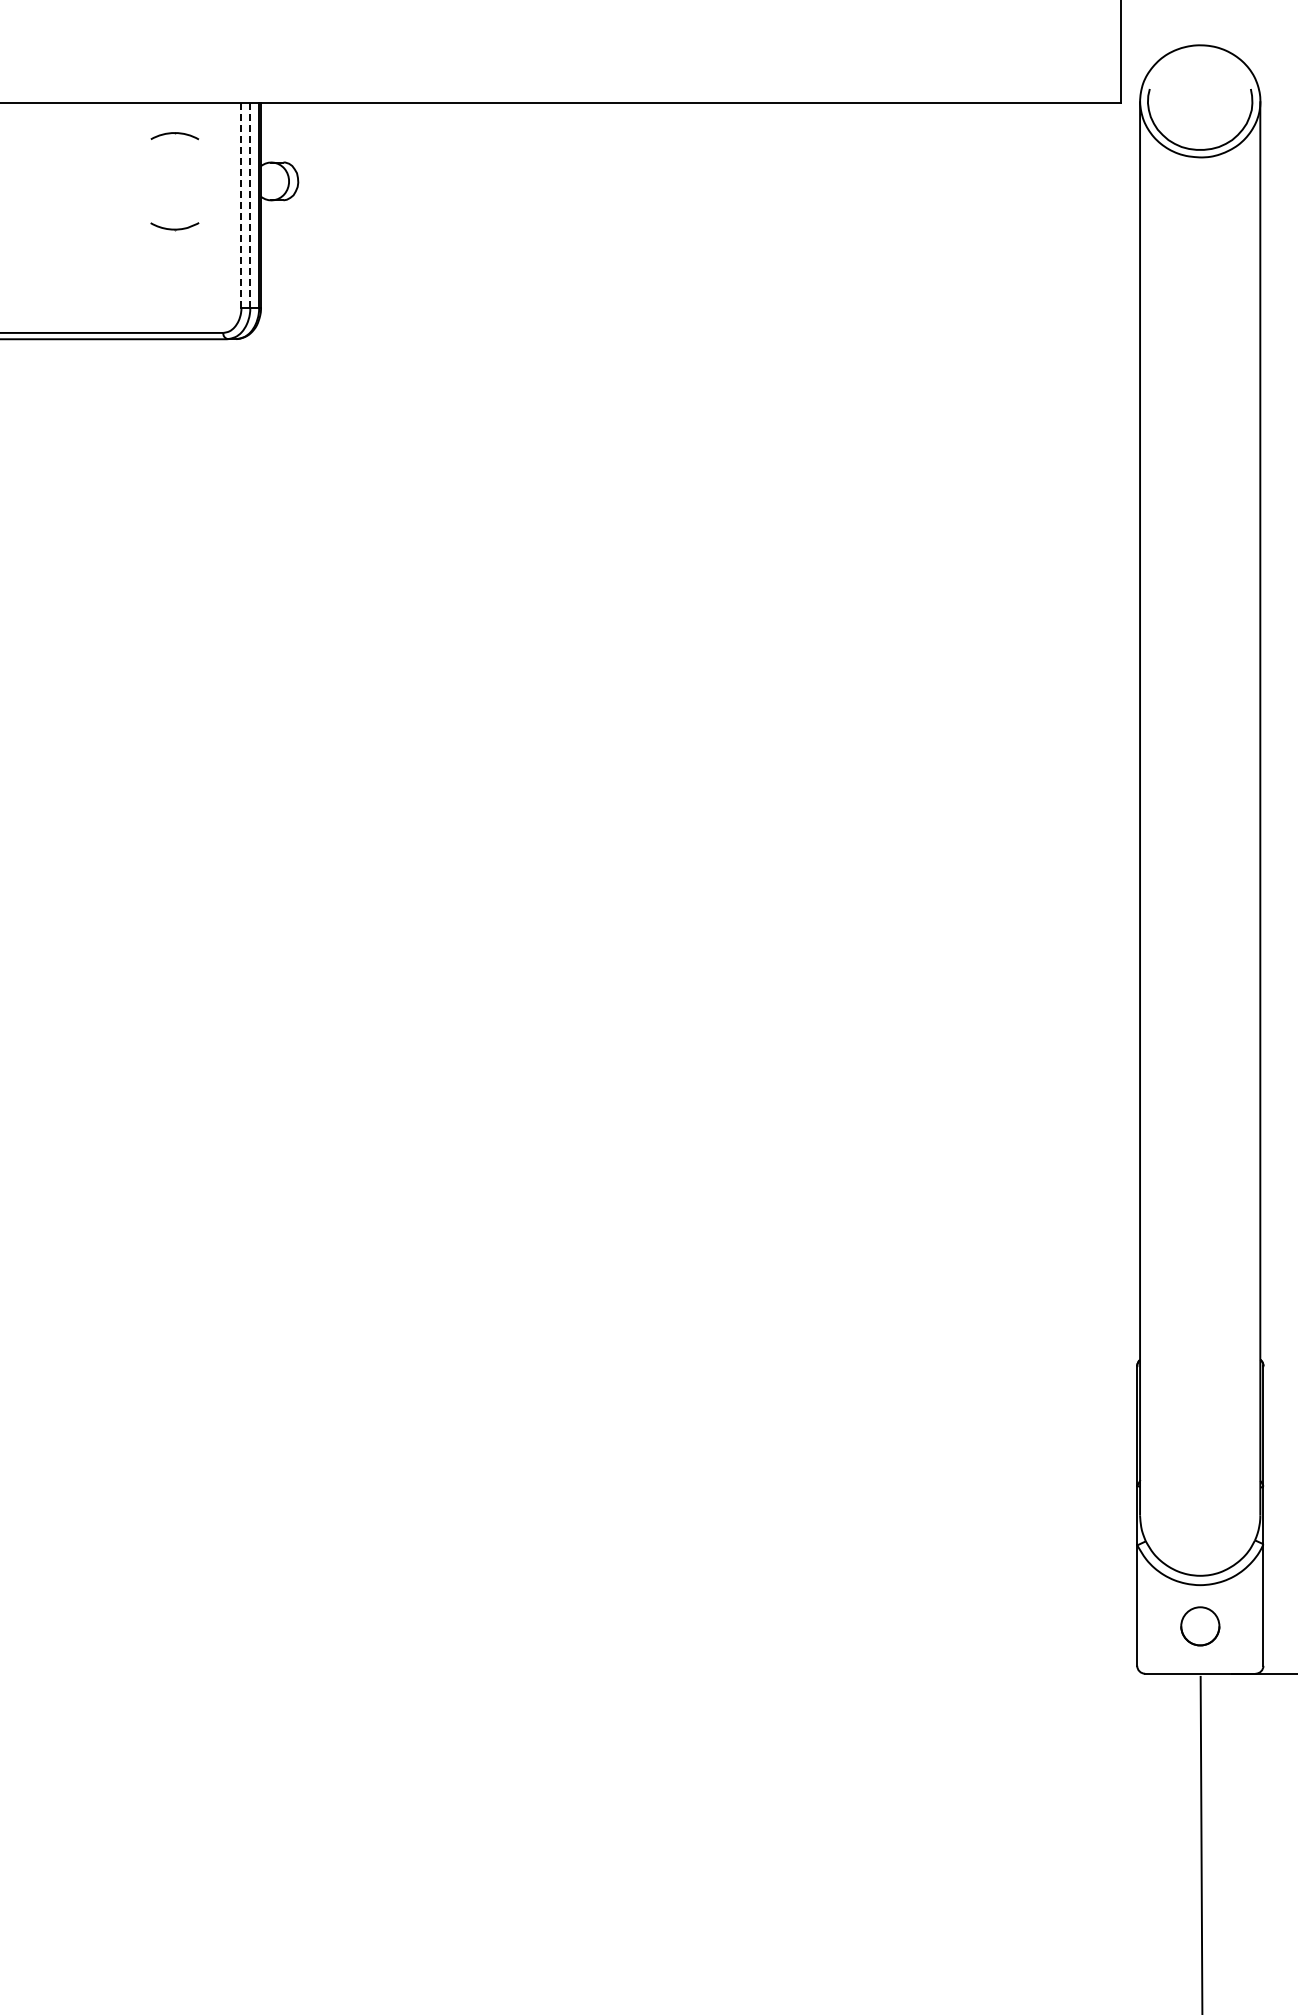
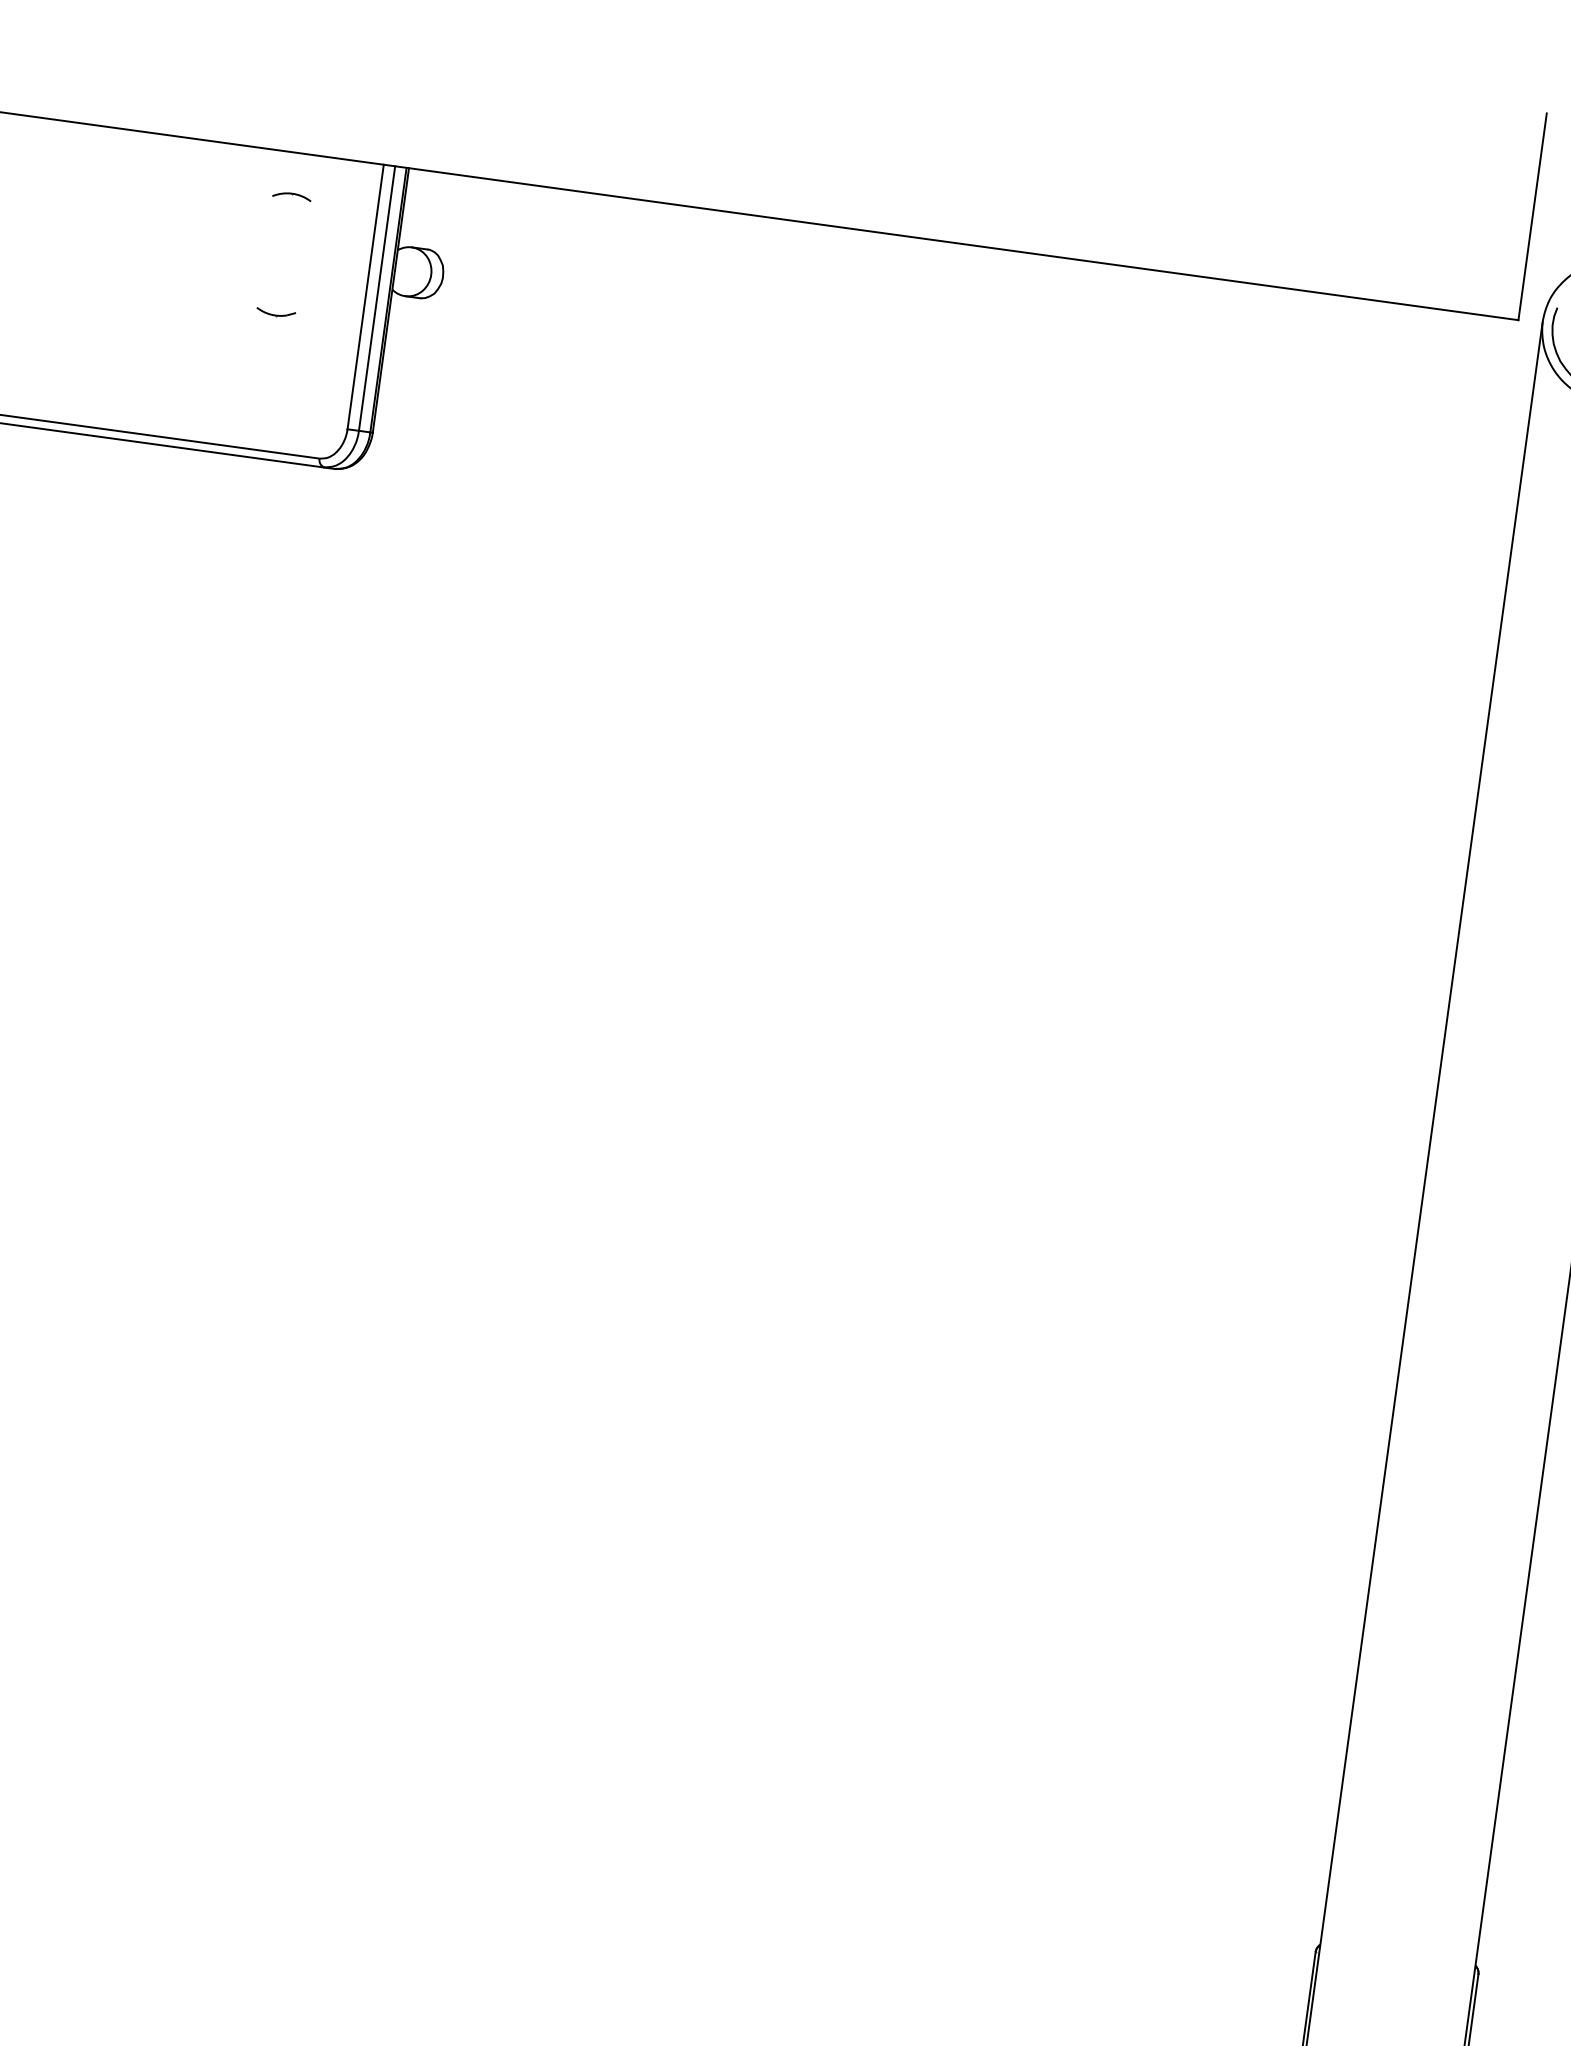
part: (174, 135) -> (291, 195), size x0.62
line: (241, 205) -> (365, 297), dashed -> solid
line: (250, 205) -> (377, 299), dashed -> solid
part: (174, 226) -> (275, 312), size x0.62

